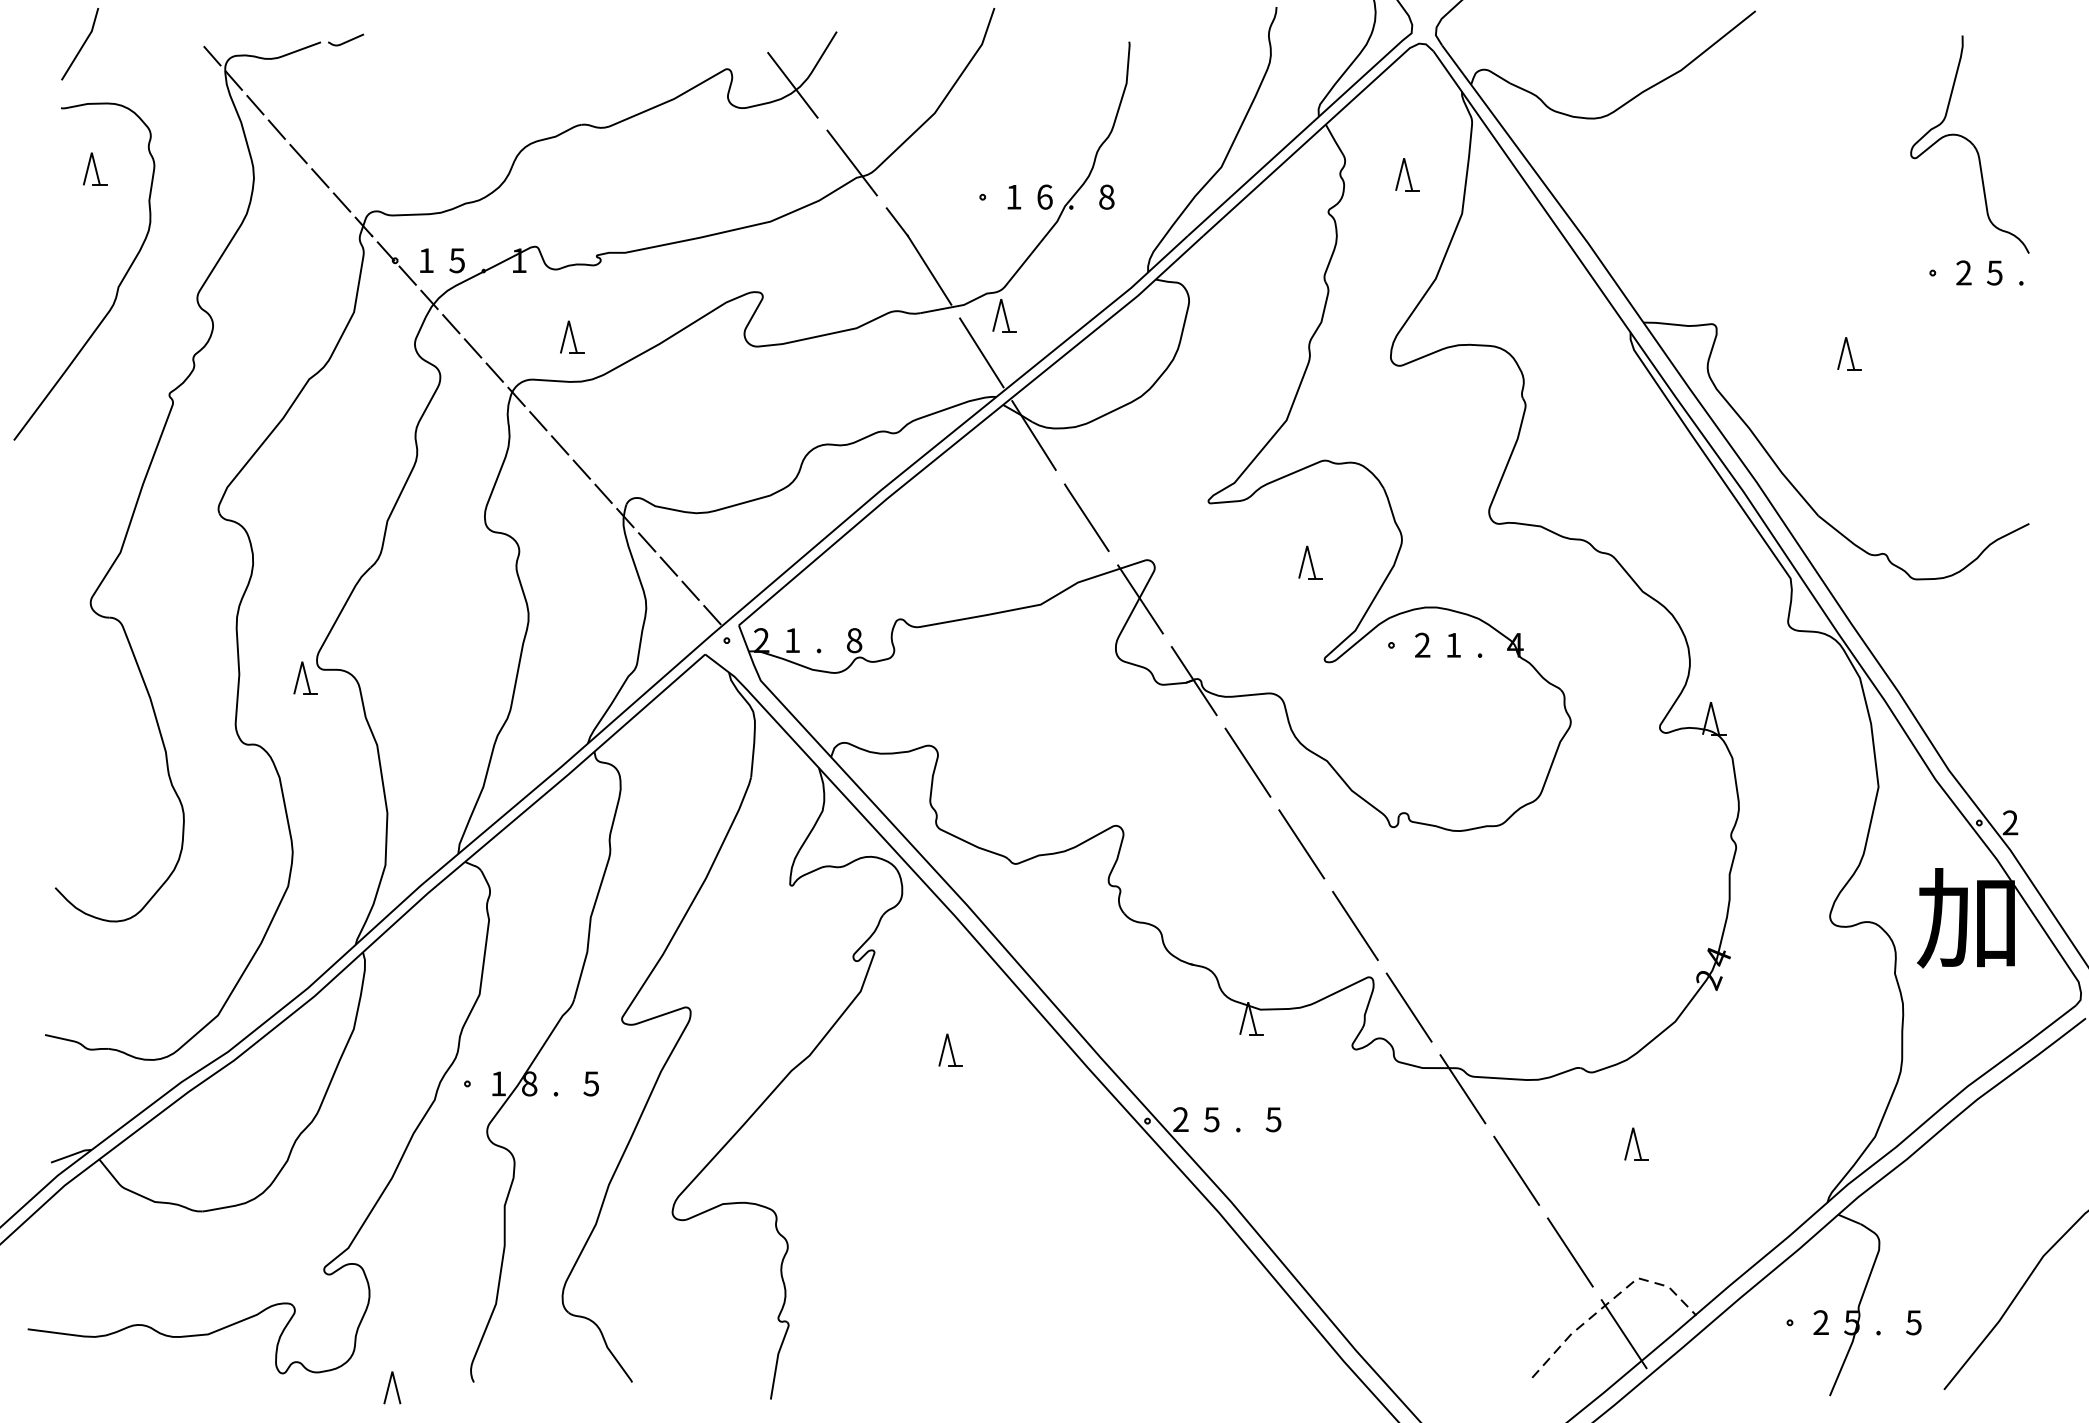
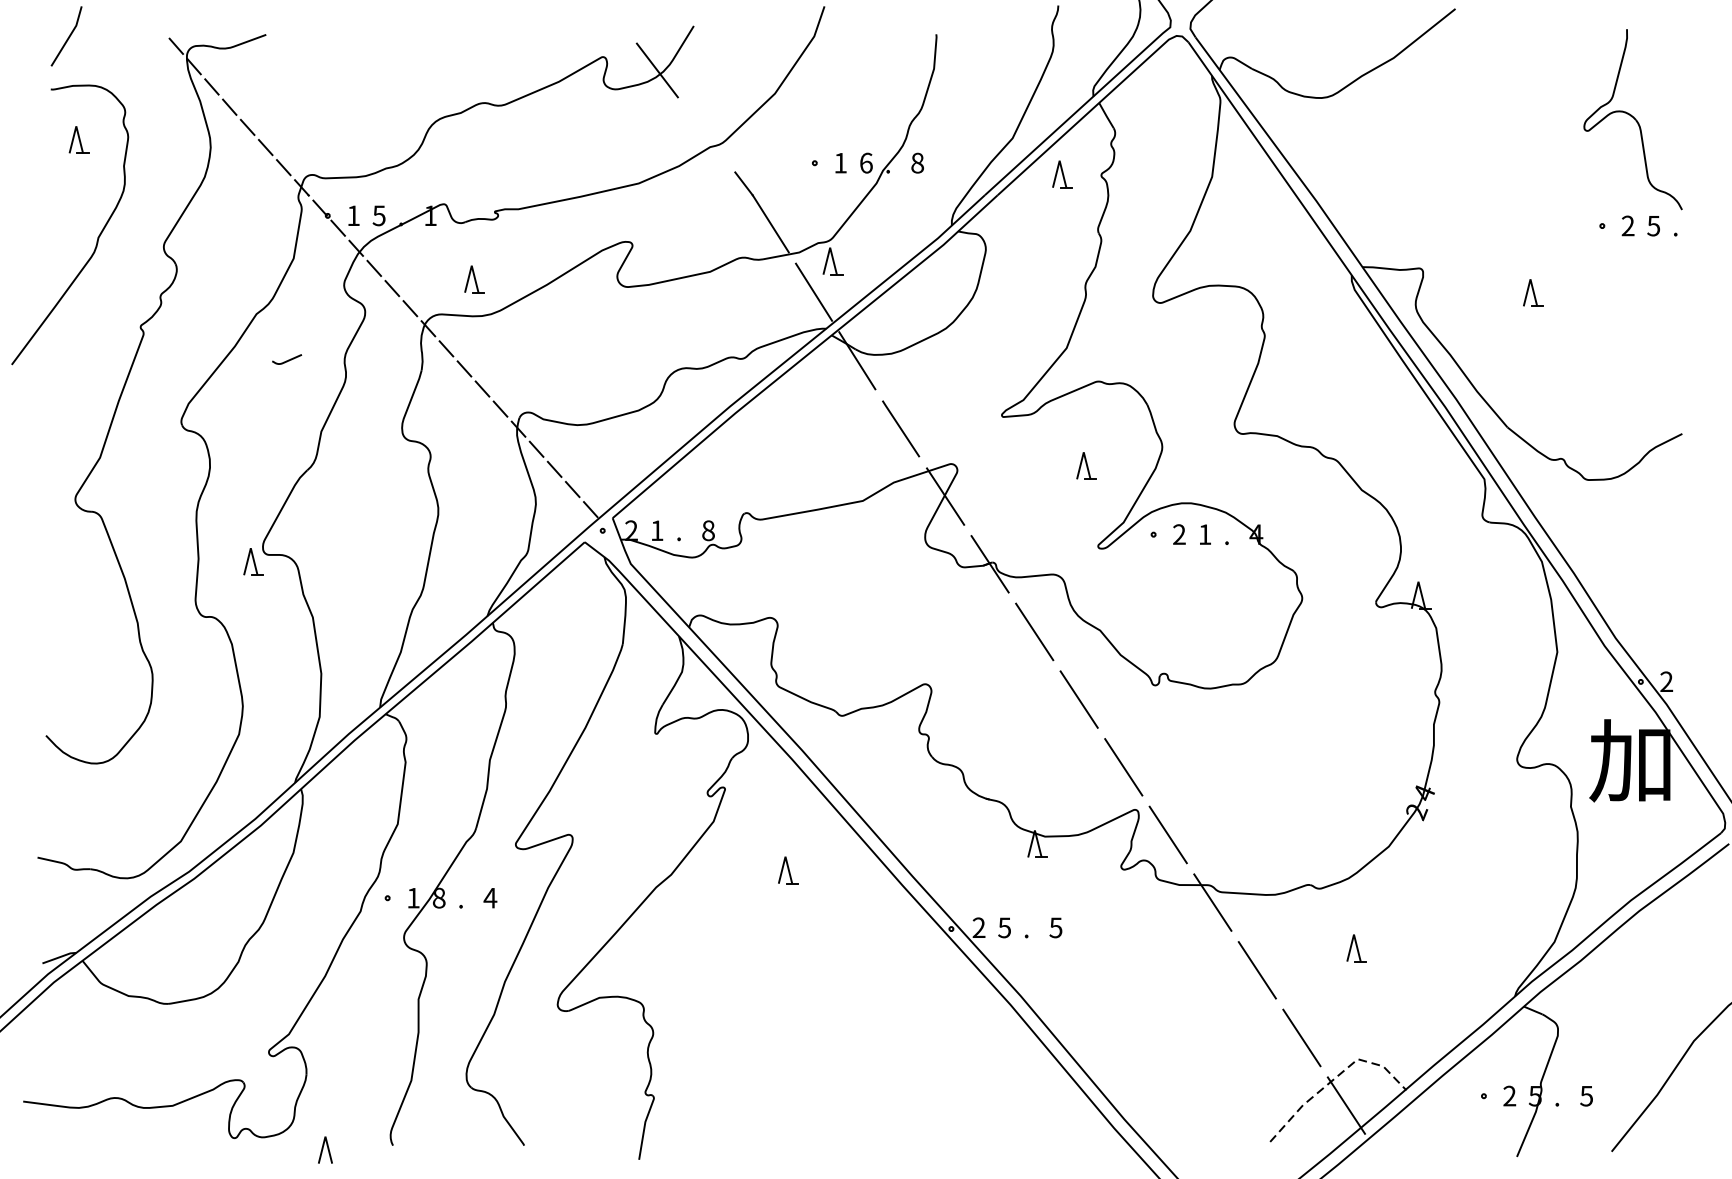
curve: (345, 41) -> (286, 360), moved
line: (851, 162) -> (706, 134), removed
part: (1407, 174) -> (1062, 174), moved
text: (591, 1083) -> (490, 897), 5 -> 4

